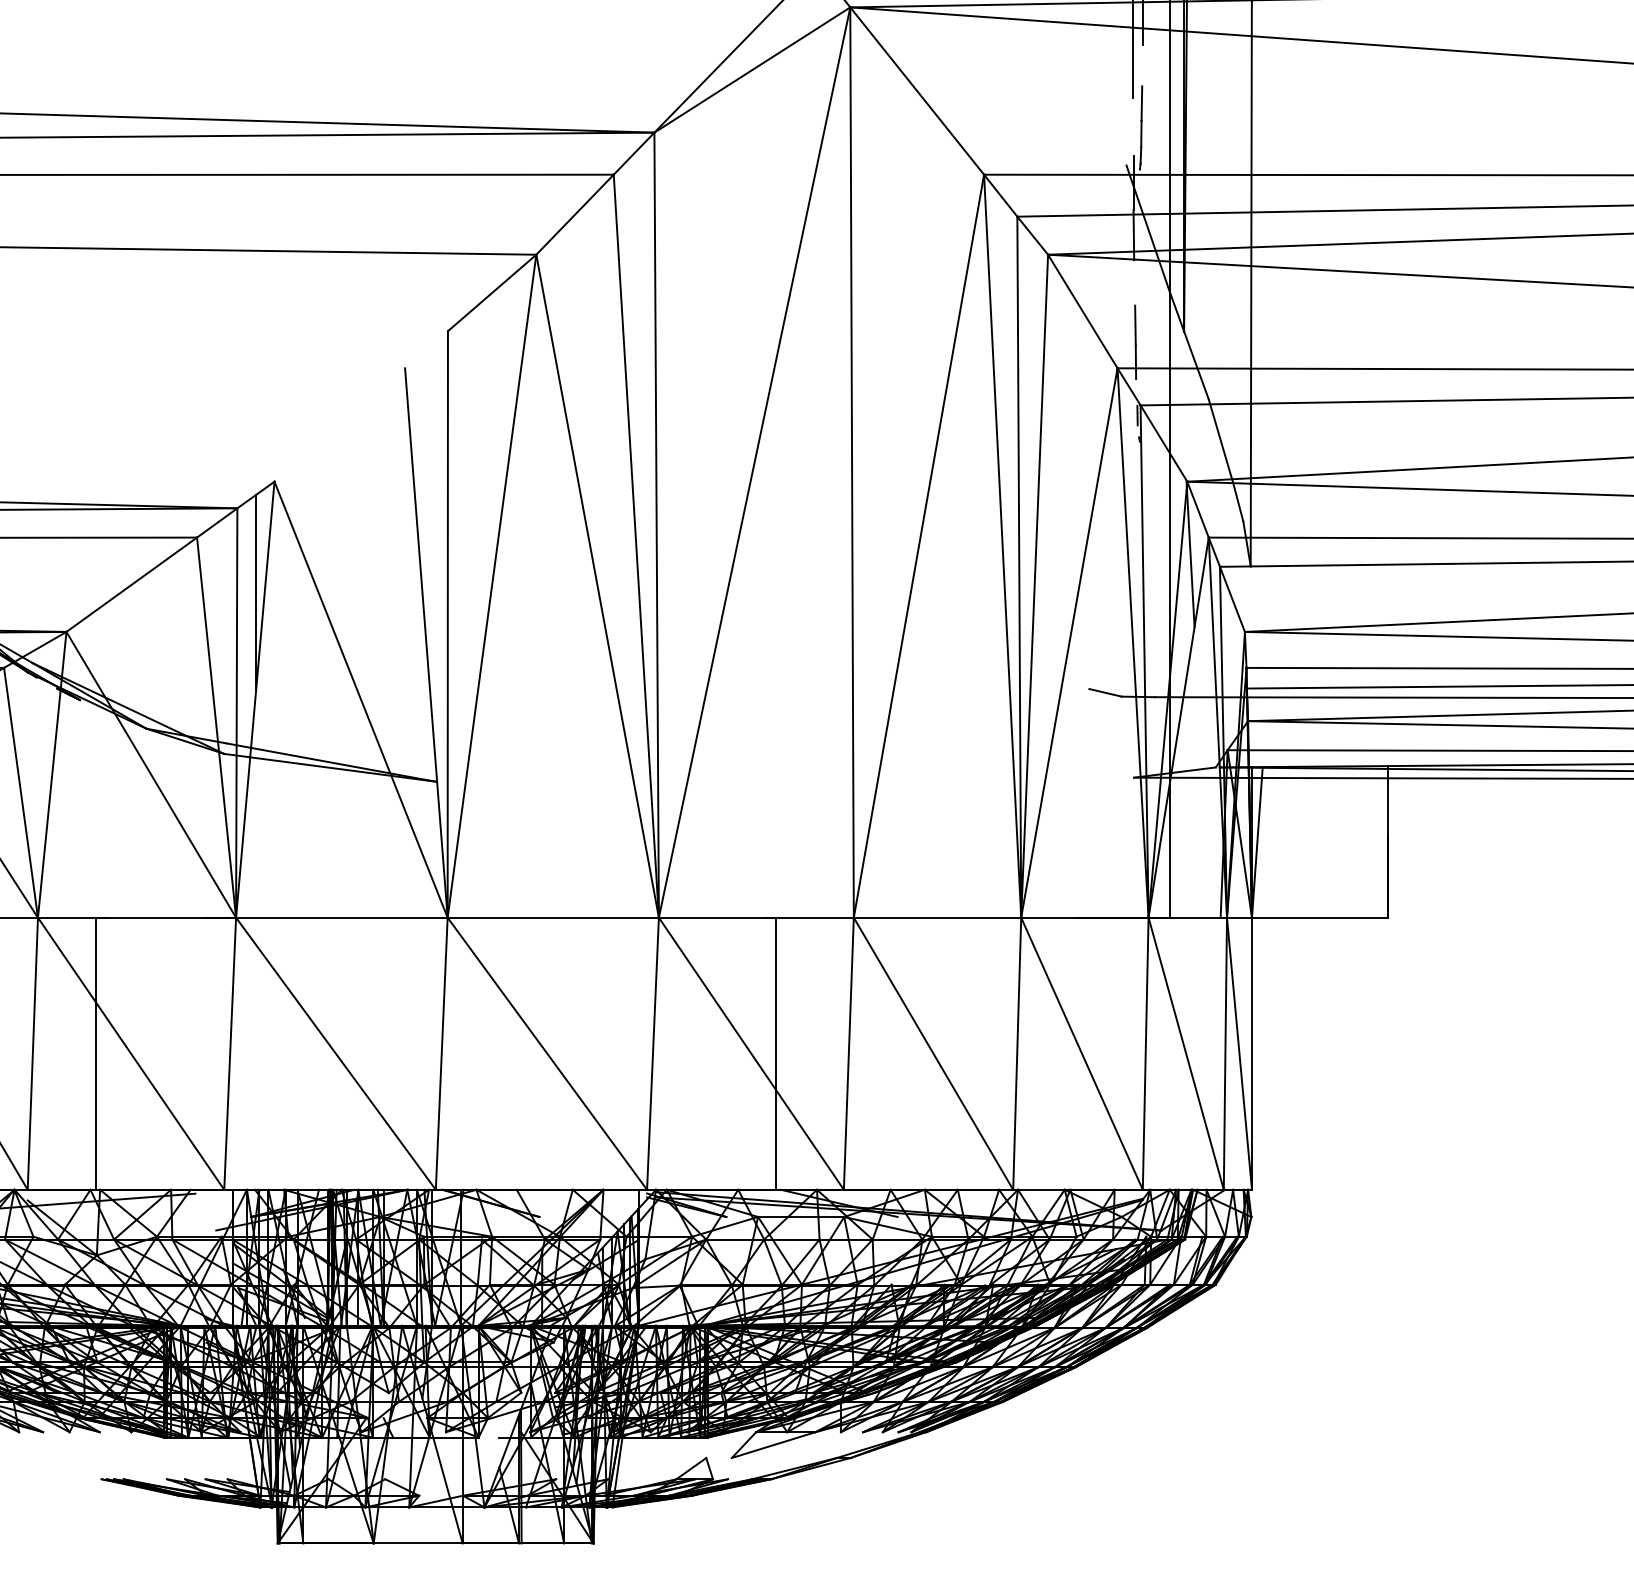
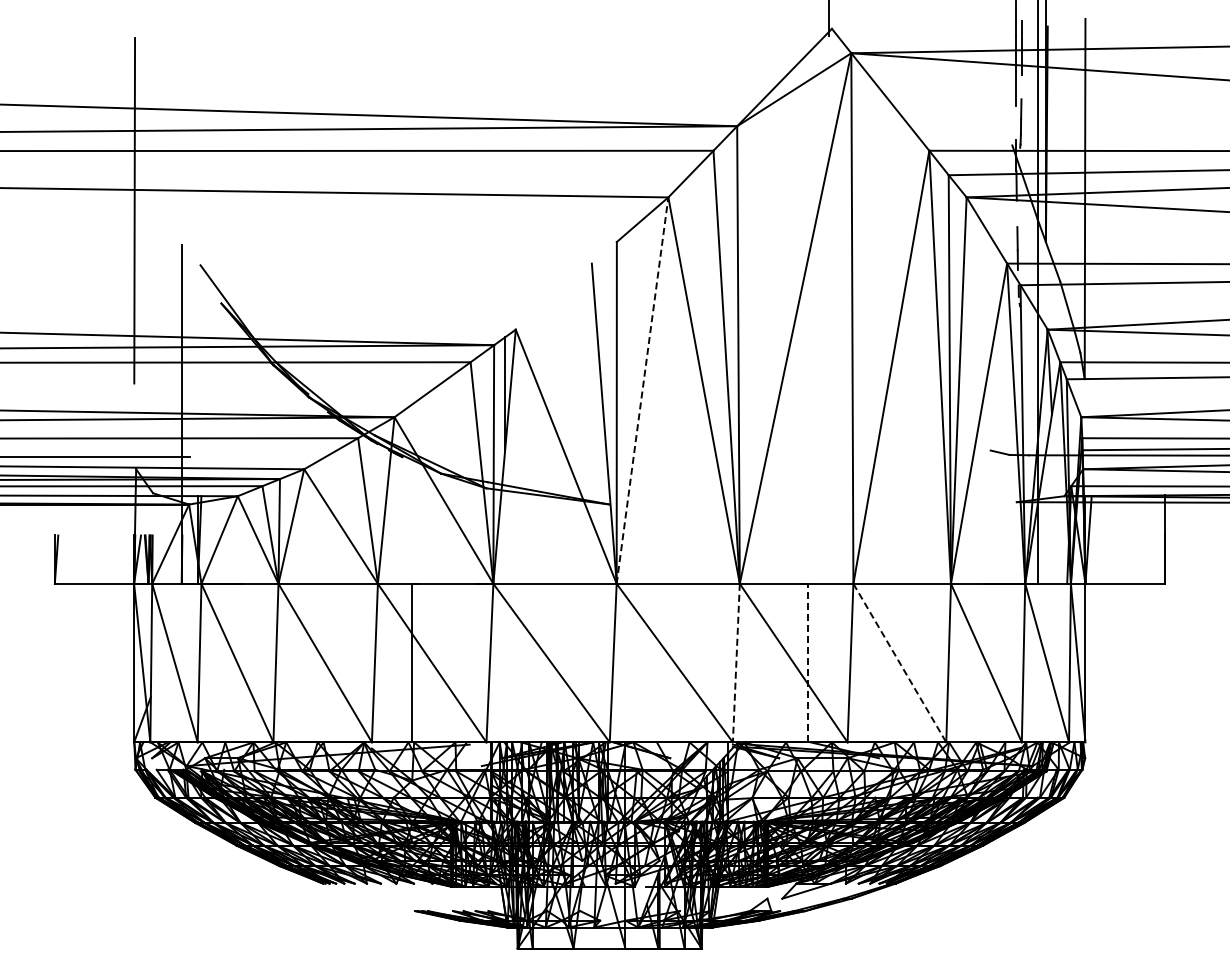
line: (491, 586) -> (642, 390), solid -> dashed
line: (776, 1052) -> (808, 662), solid -> dashed
line: (653, 1054) -> (736, 663), solid -> dashed
line: (932, 1054) -> (899, 663), solid -> dashed

